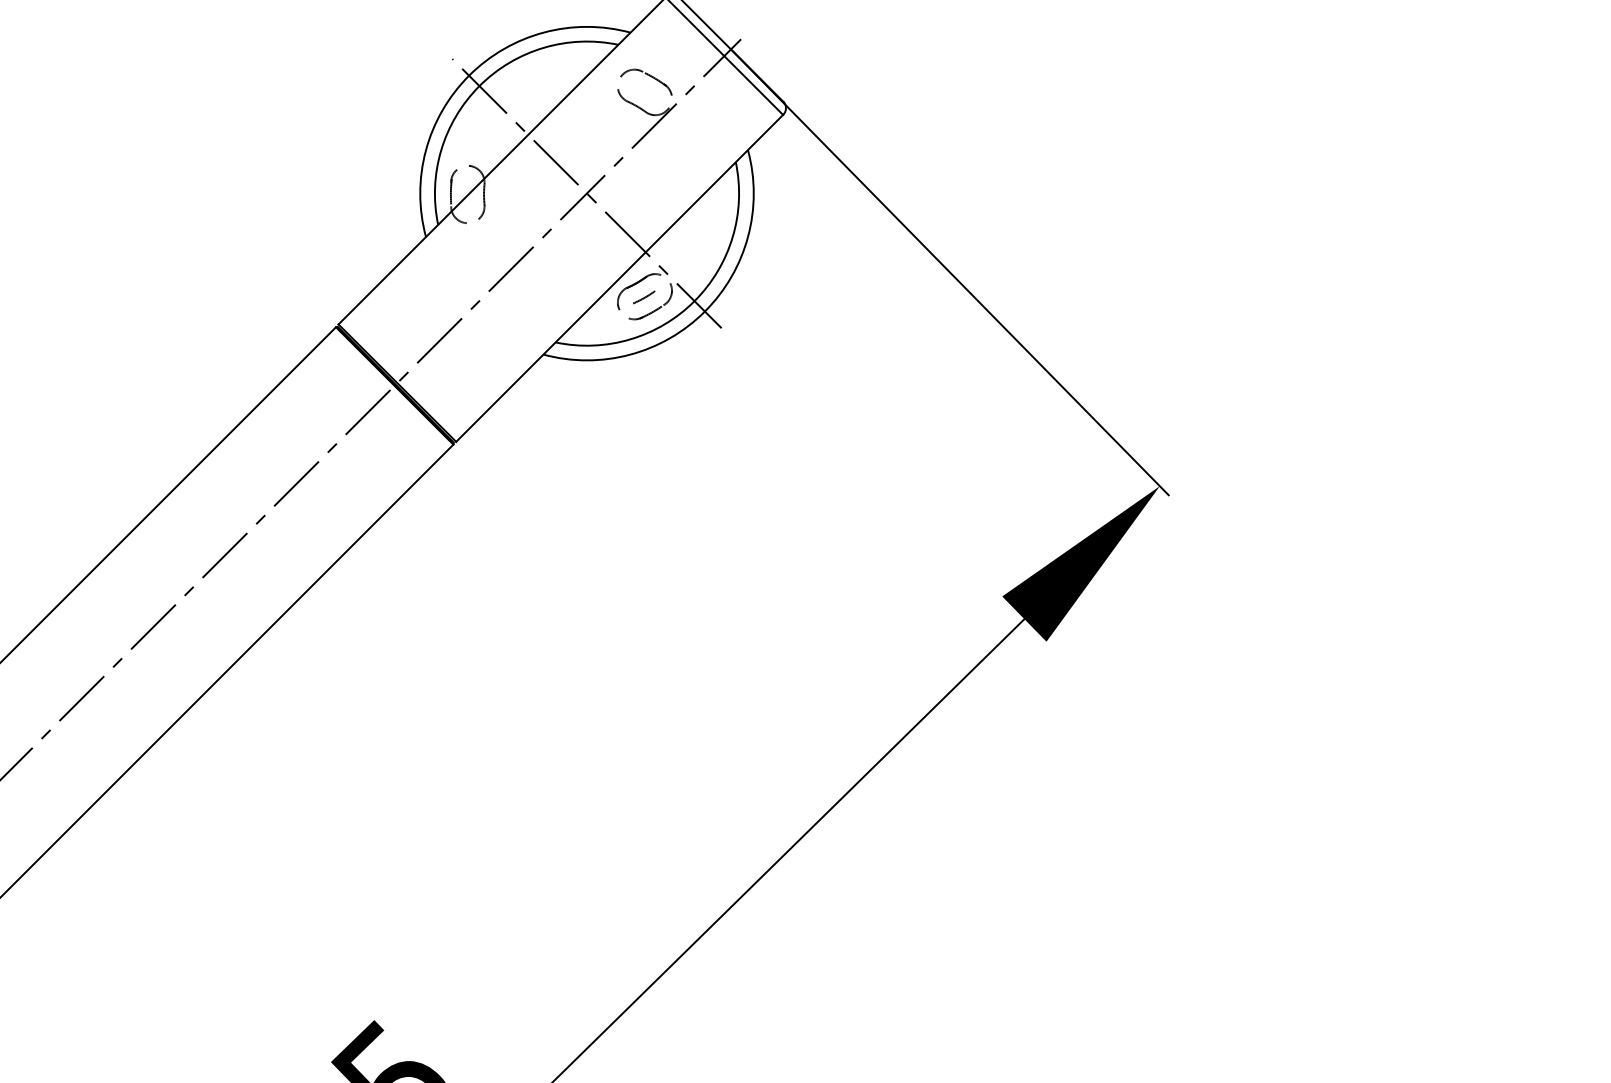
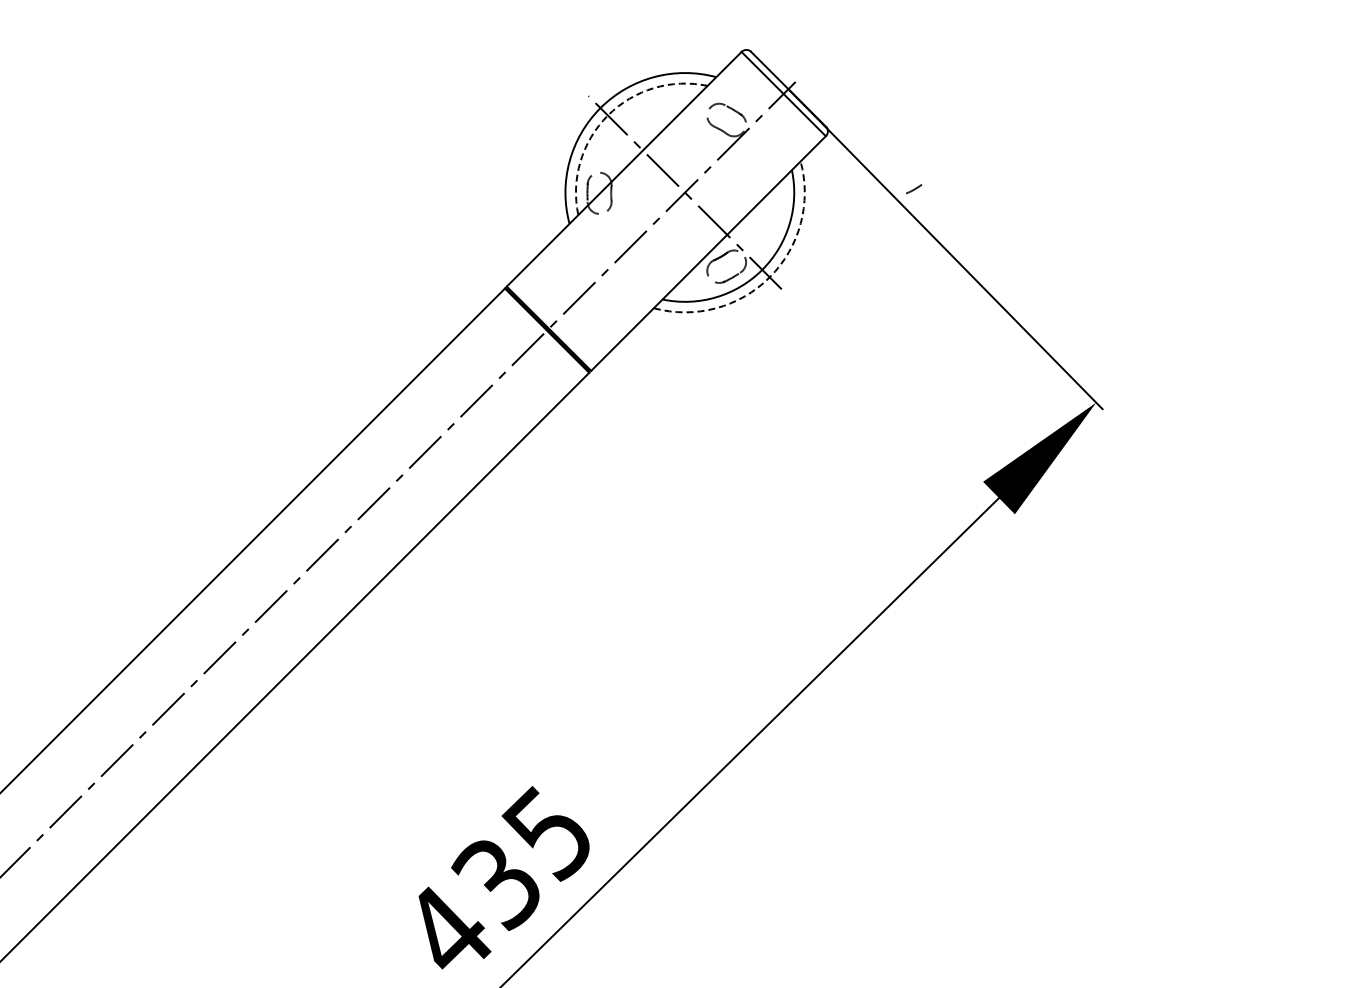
arc: (478, 86) -> (607, 115), solid -> dashed
line: (644, 297) -> (914, 189), moved
arc: (704, 311) -> (769, 277), solid -> dashed

